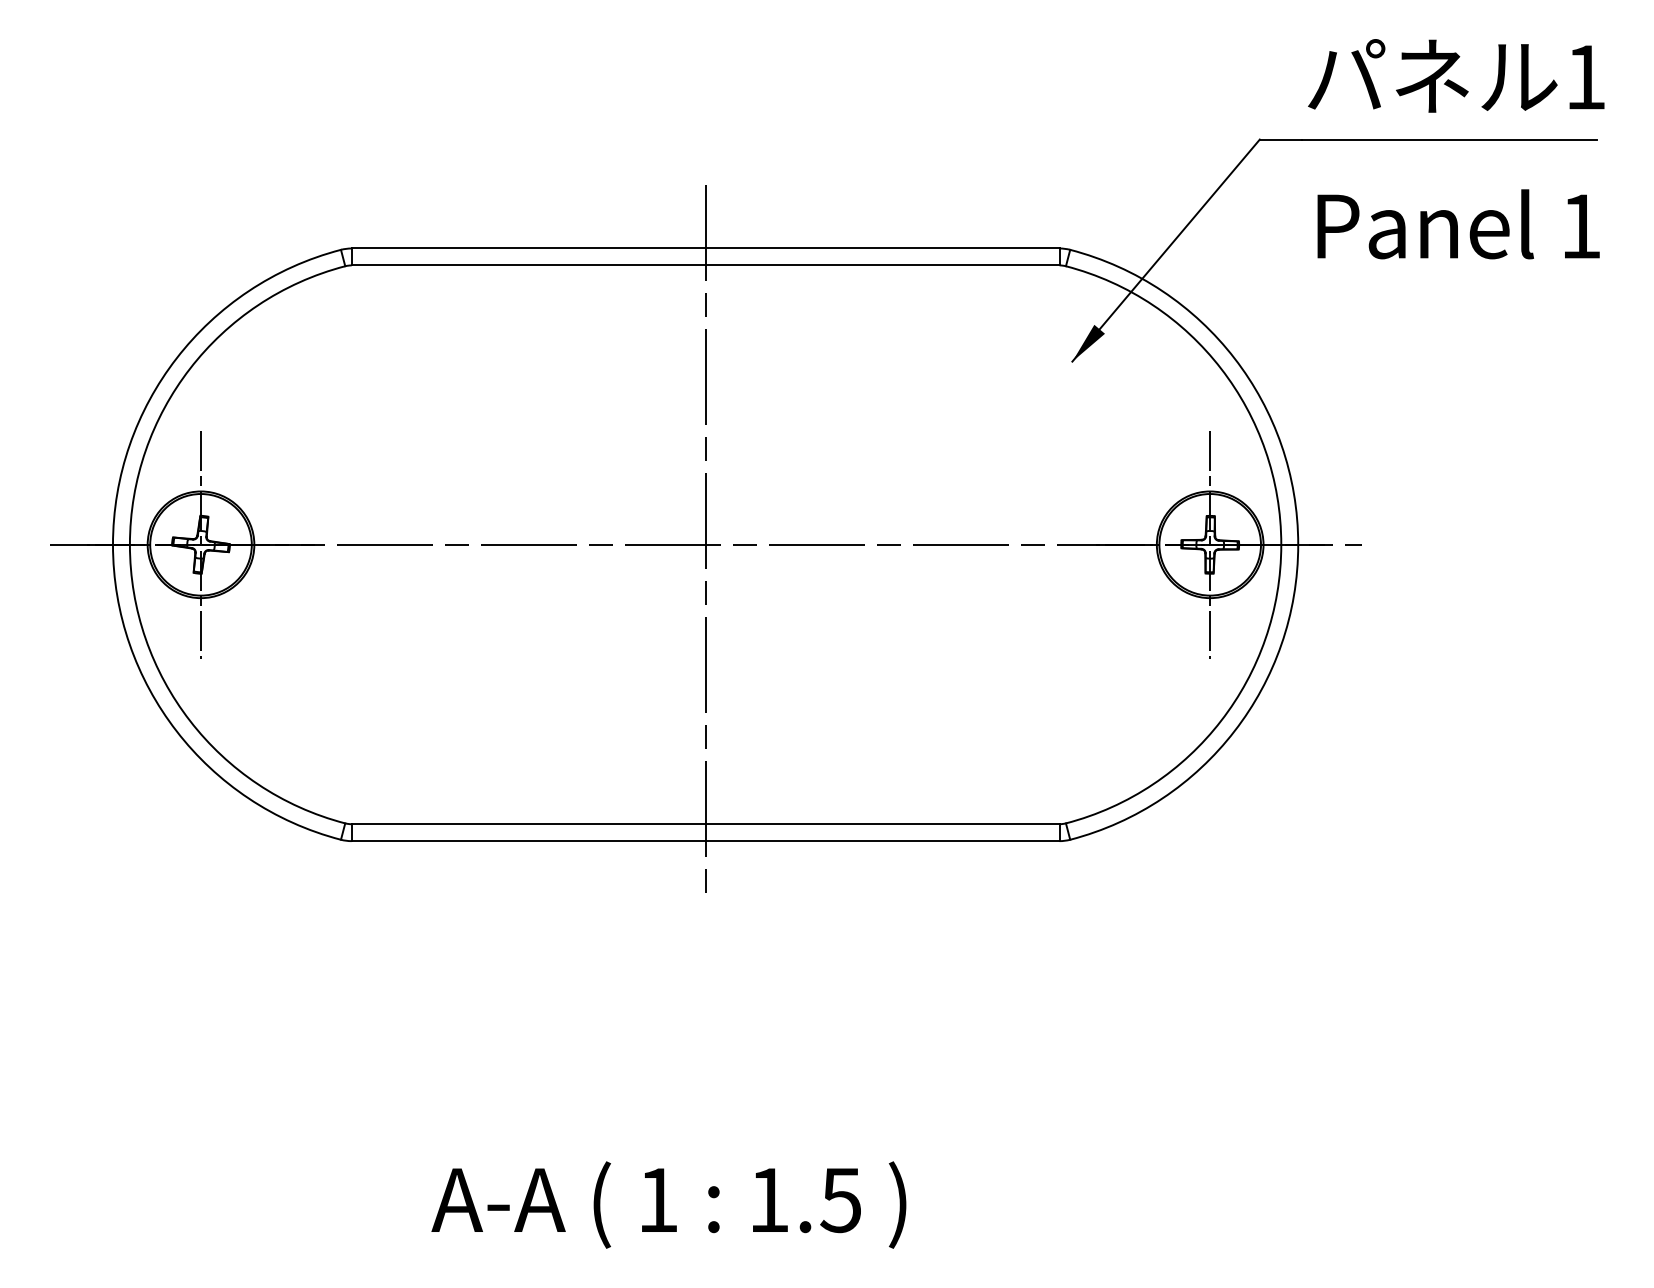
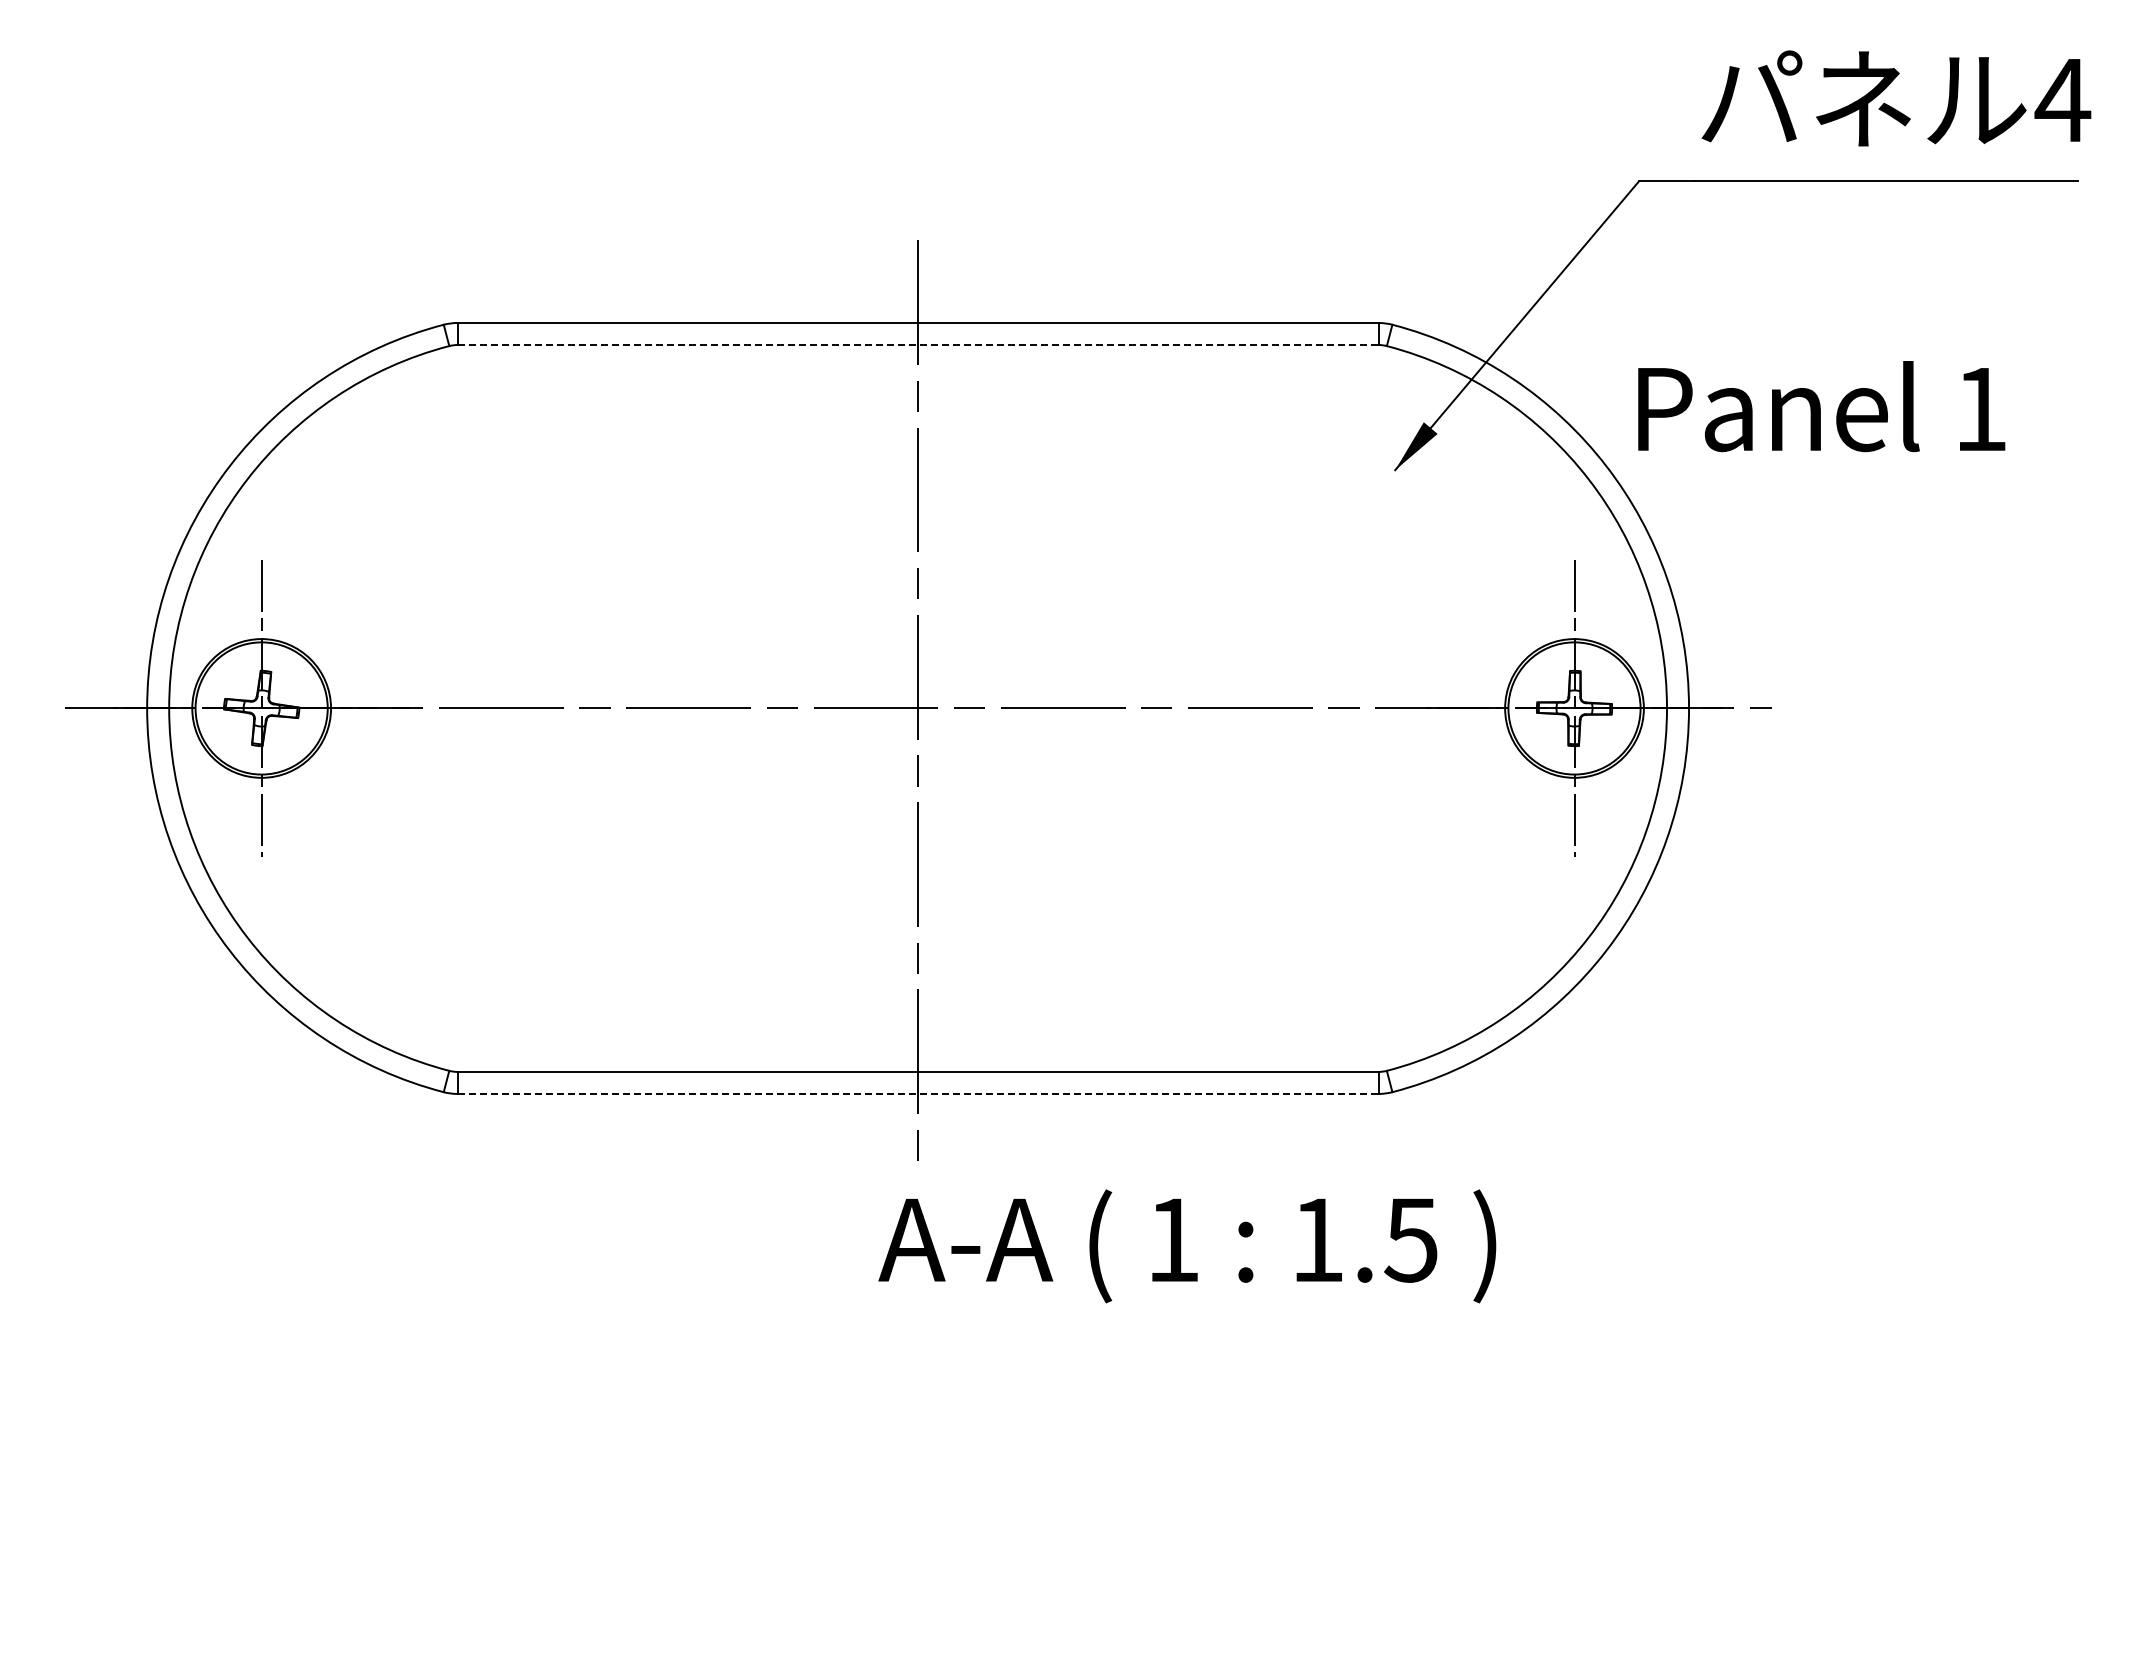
text: (1585, 77) -> (2062, 100), 1 -> 4
text: (1458, 224) -> (1821, 406), moved
line: (705, 265) -> (918, 345), solid -> dashed
line: (705, 840) -> (918, 1093), solid -> dashed
text: (669, 1205) -> (1187, 1246), moved

